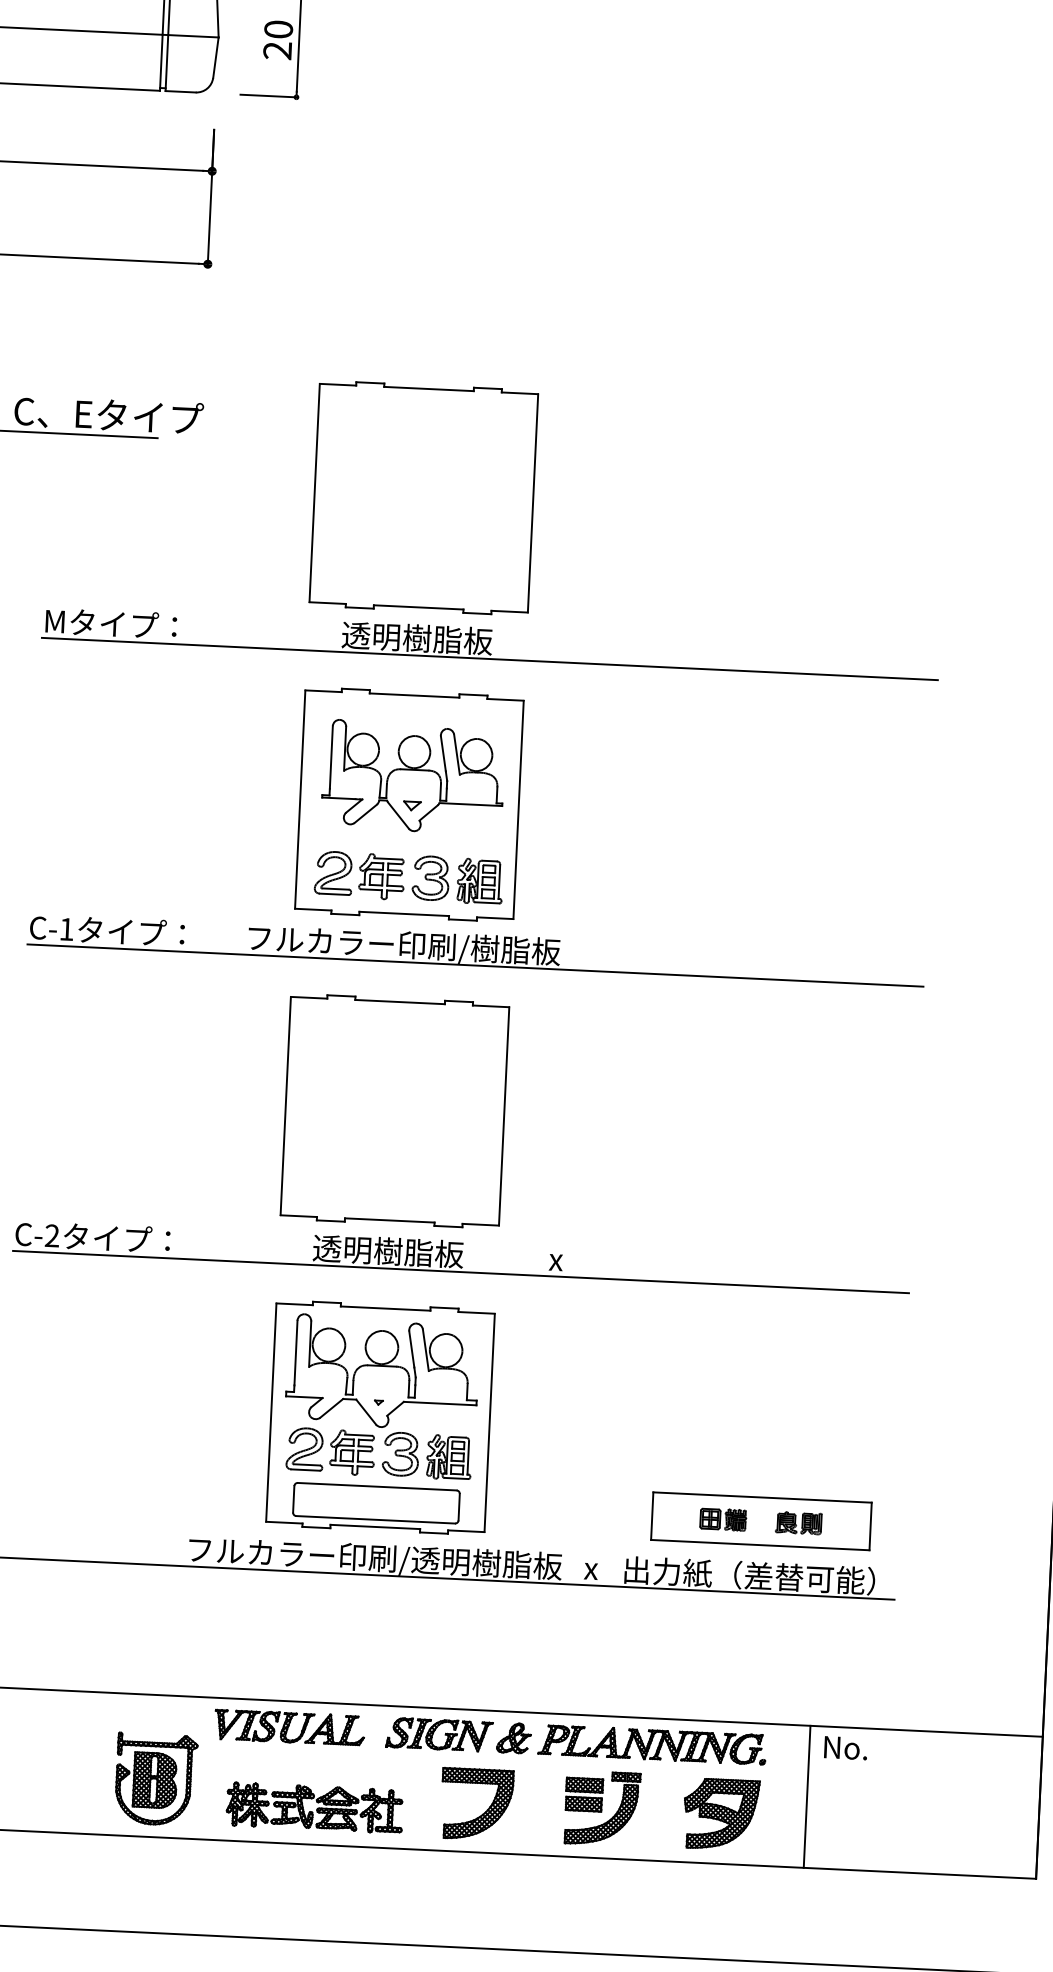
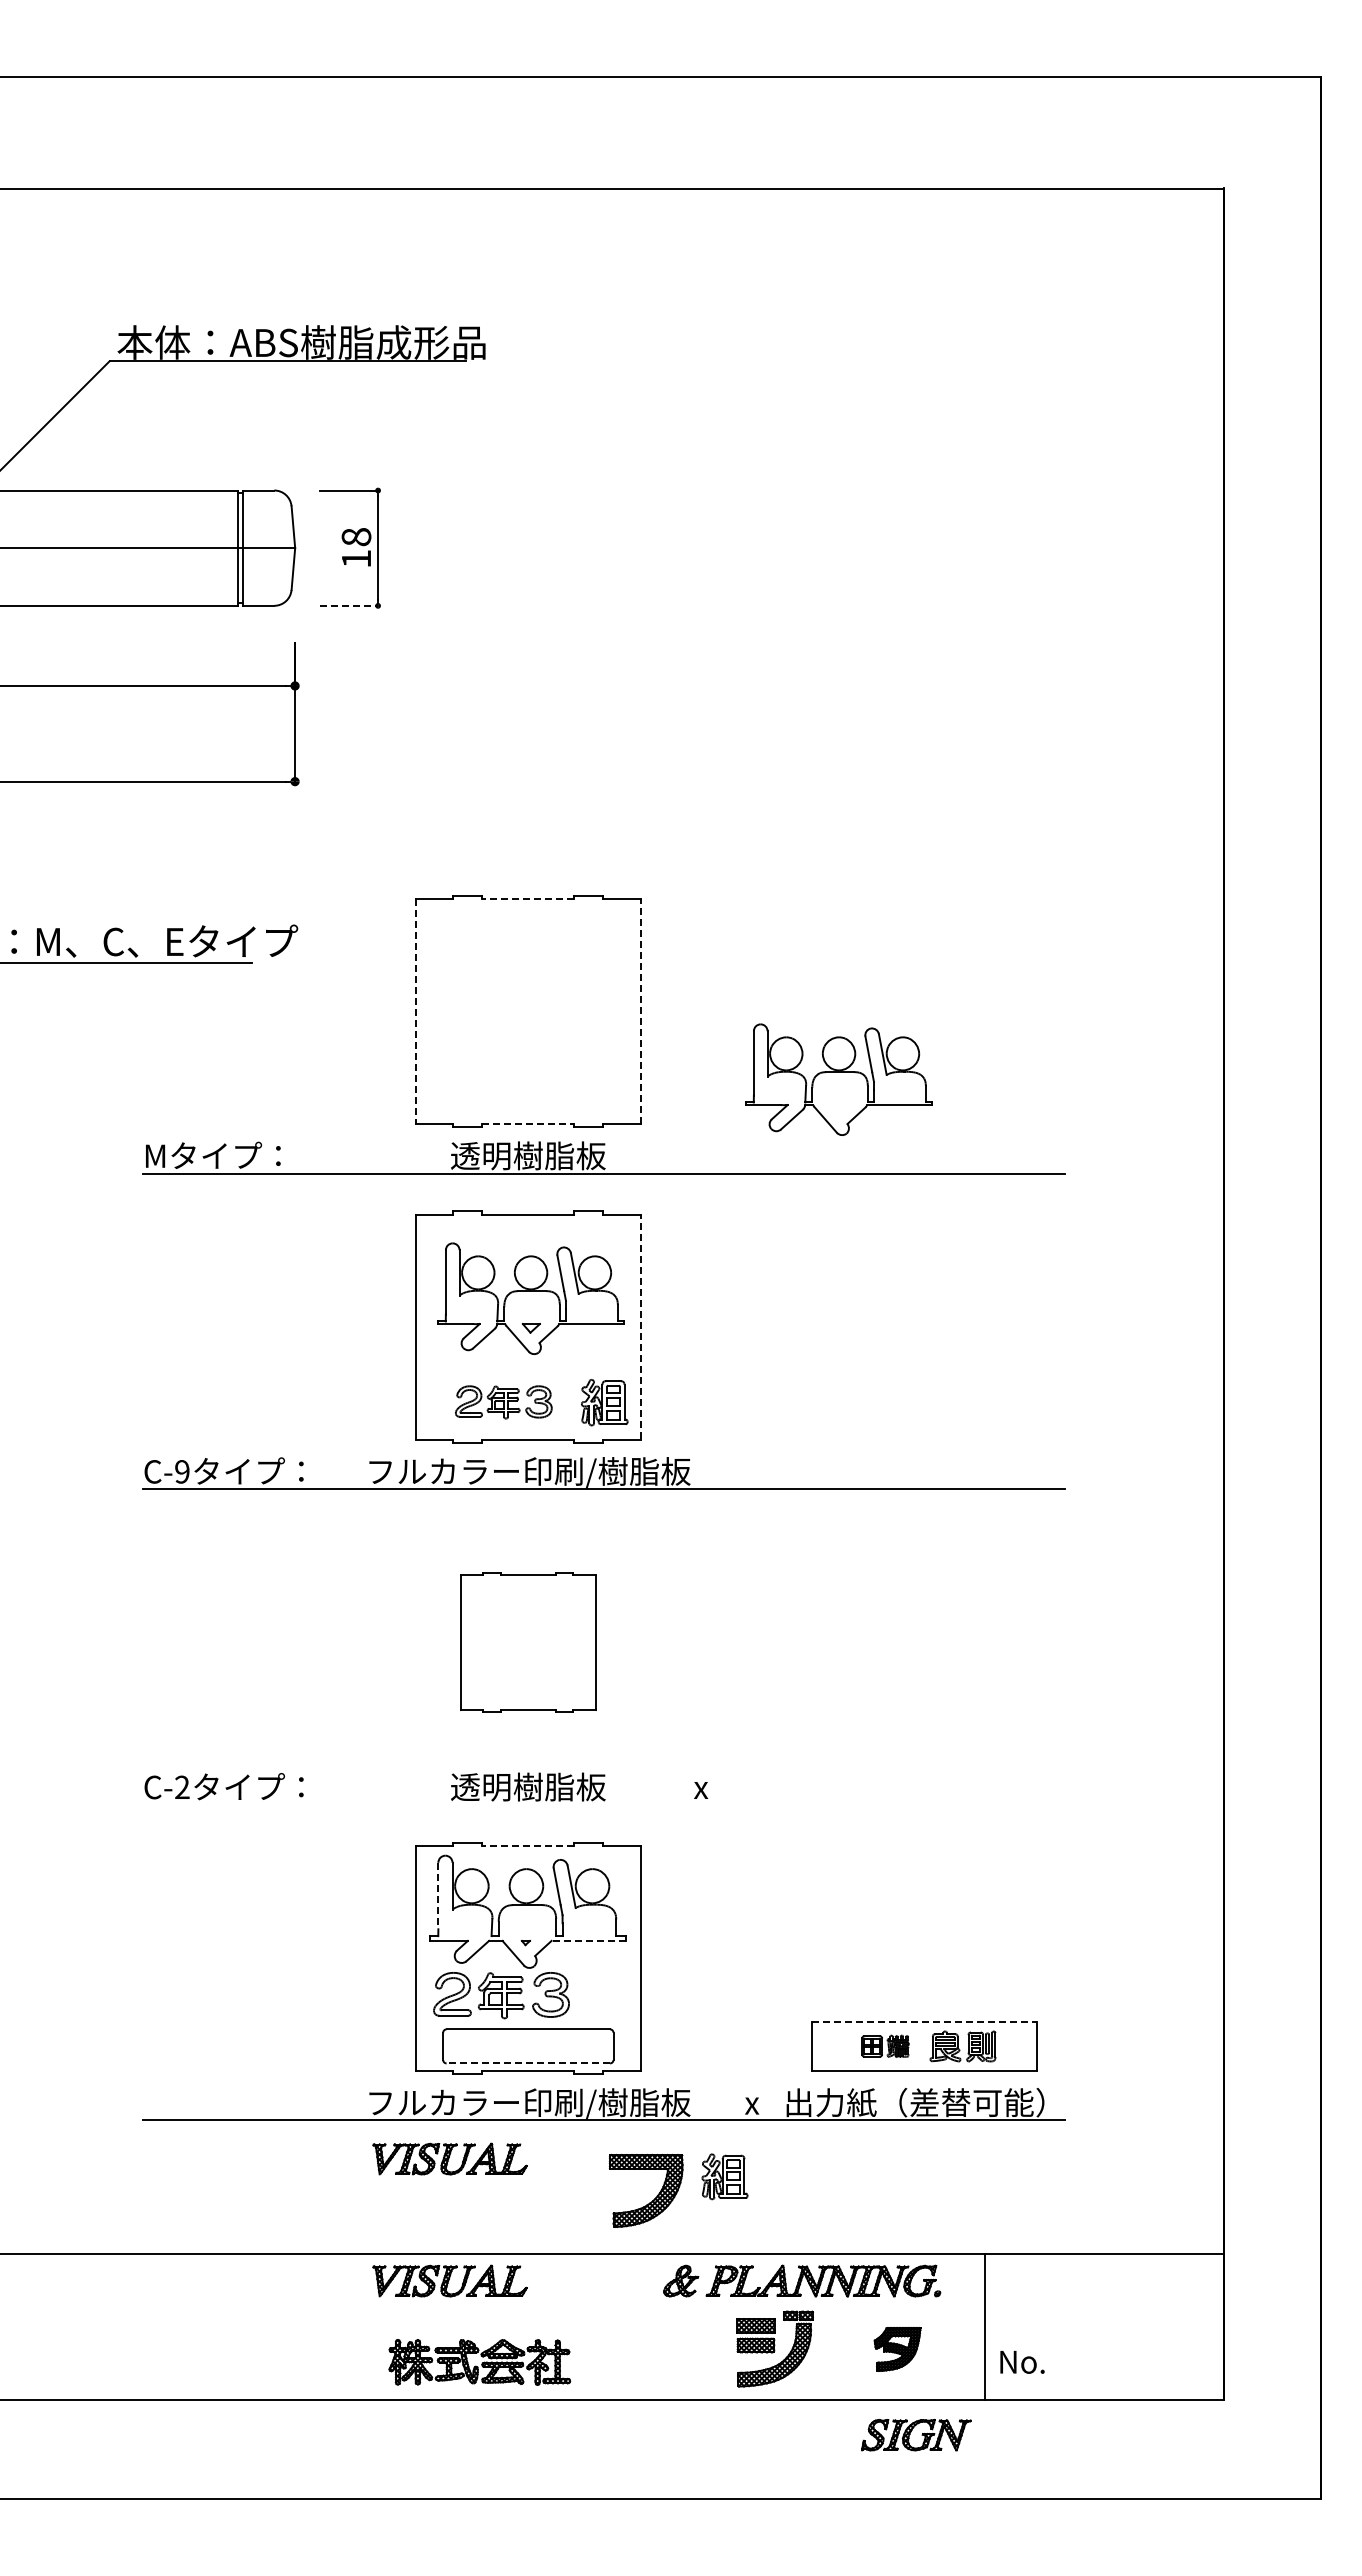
text: (278, 40) -> (356, 548), 20 -> 18
line: (268, 95) -> (349, 605), solid -> dashed
line: (428, 389) -> (527, 899), solid -> dashed
line: (314, 493) -> (415, 1012), solid -> dashed
line: (532, 503) -> (640, 1011), solid -> dashed
part: (721, 578) -> (838, 1079), added
line: (418, 607) -> (528, 1124), solid -> dashed
line: (518, 809) -> (640, 1326), solid -> dashed
part: (381, 876) -> (503, 1402), size x0.7
text: (66, 929) -> (182, 1471), C-1 -> C-9
part: (395, 1110) -> (528, 1642), size x0.6
line: (460, 1271) -> (603, 1804), removed
line: (384, 1308) -> (527, 1845), solid -> dashed
line: (296, 1353) -> (438, 1896), solid -> dashed
line: (439, 1403) -> (588, 1940), solid -> dashed
part: (448, 1457) -> (724, 2176), moved
line: (763, 1497) -> (925, 2021), solid -> dashed
line: (375, 1519) -> (528, 2063), solid -> dashed
part: (799, 1522) -> (963, 2045), size x1.4
text: (375, 1558) -> (530, 2103), フルカラー印刷/透明樹脂板 -> フルカラー印刷/樹脂板
part: (294, 1608) -> (449, 2158), added
part: (439, 1734) -> (916, 2434), moved
text: (845, 1748) -> (1022, 2362), moved
part: (156, 1779) -> (315, 2340), removed
part: (484, 1812) -> (654, 2198), moved
part: (721, 1814) -> (897, 2349), size x0.6

